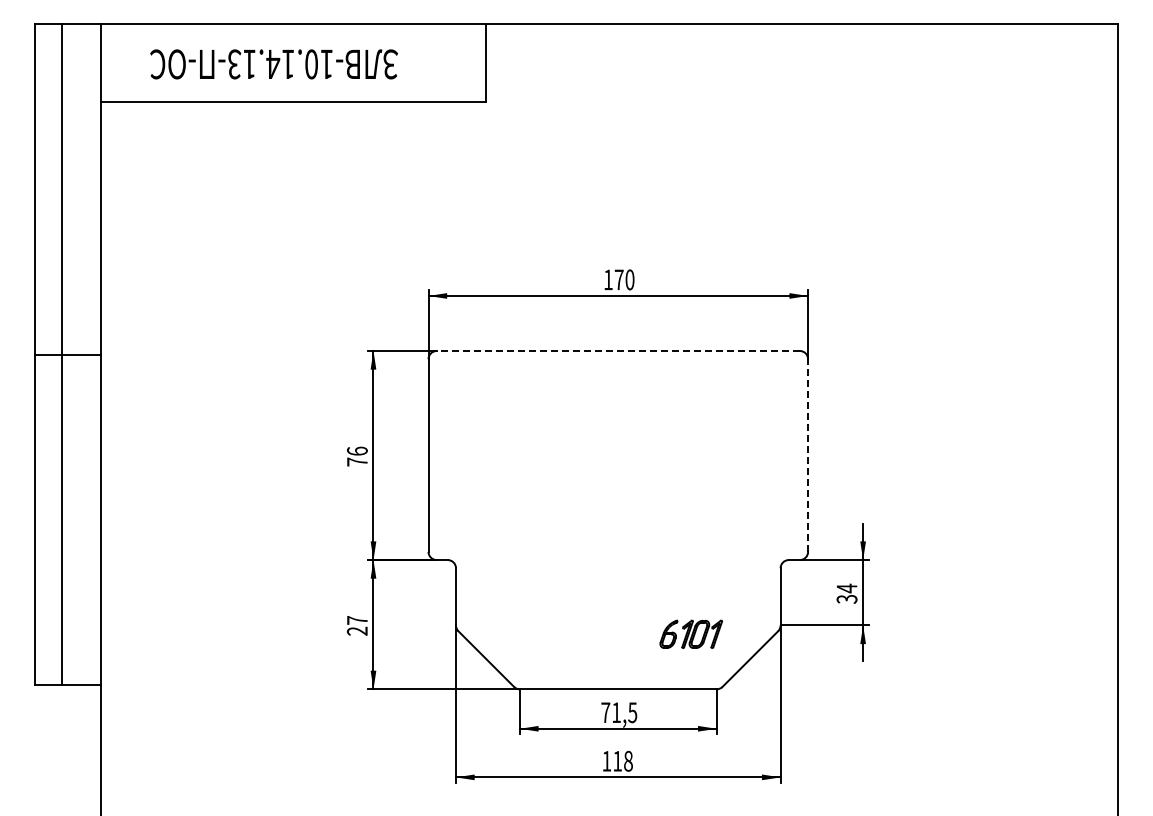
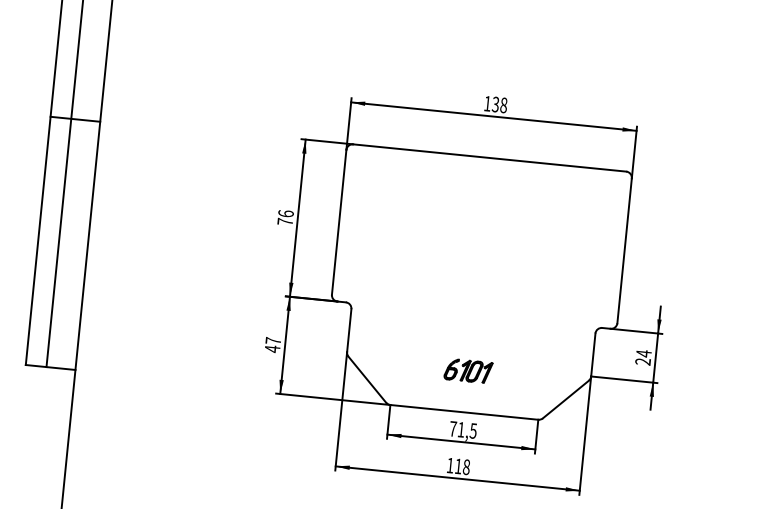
text: (624, 279) -> (499, 104), 170 -> 138
line: (618, 351) -> (489, 158), dashed -> solid
line: (808, 455) -> (624, 250), dashed -> solid
text: (847, 598) -> (643, 361), 34 -> 24
text: (357, 631) -> (272, 349), 27 -> 47
part: (691, 633) -> (468, 370), moved

